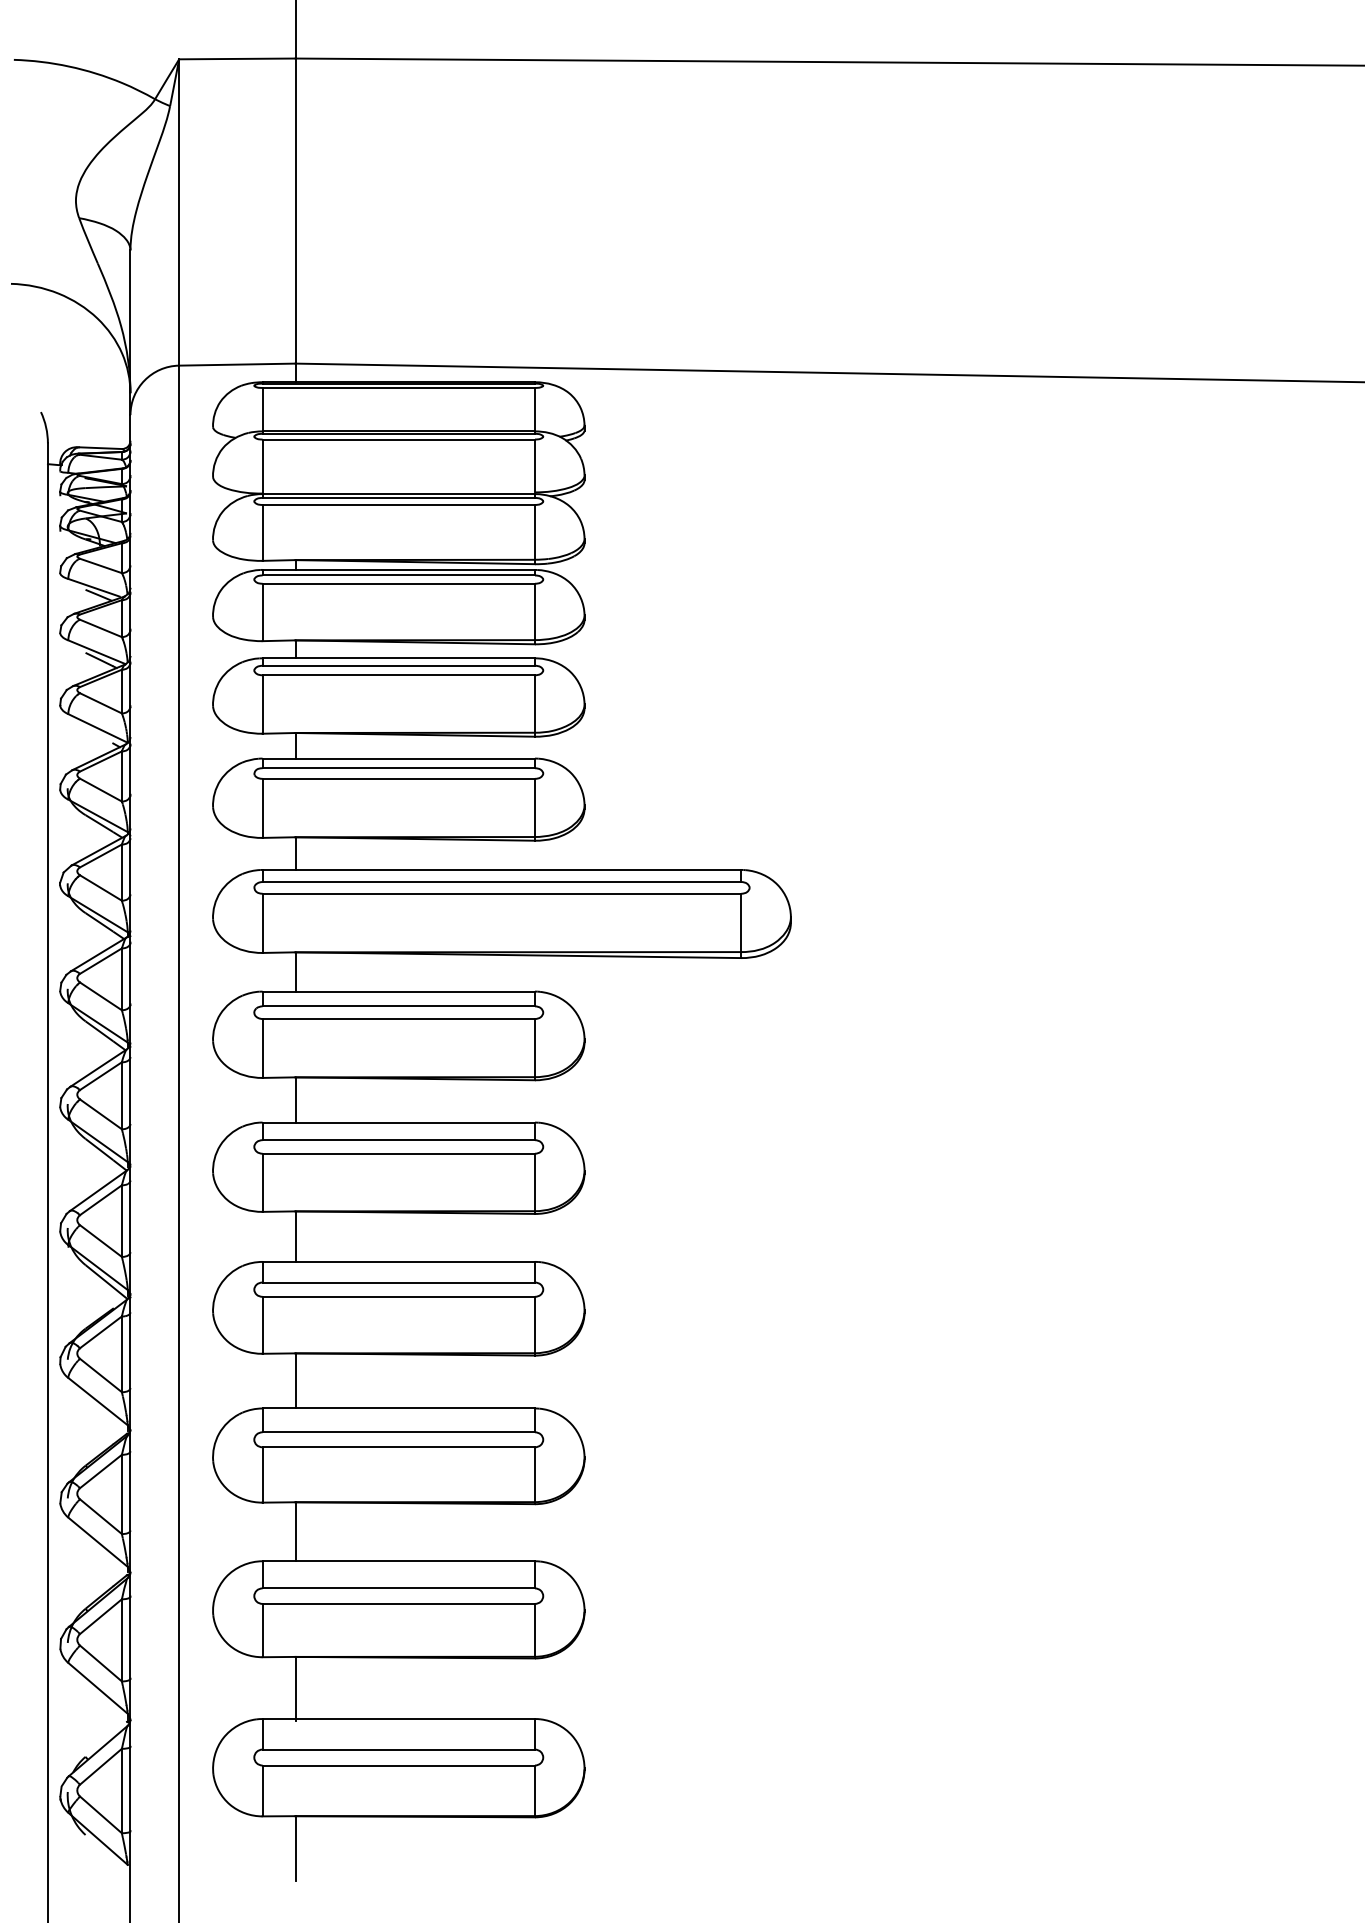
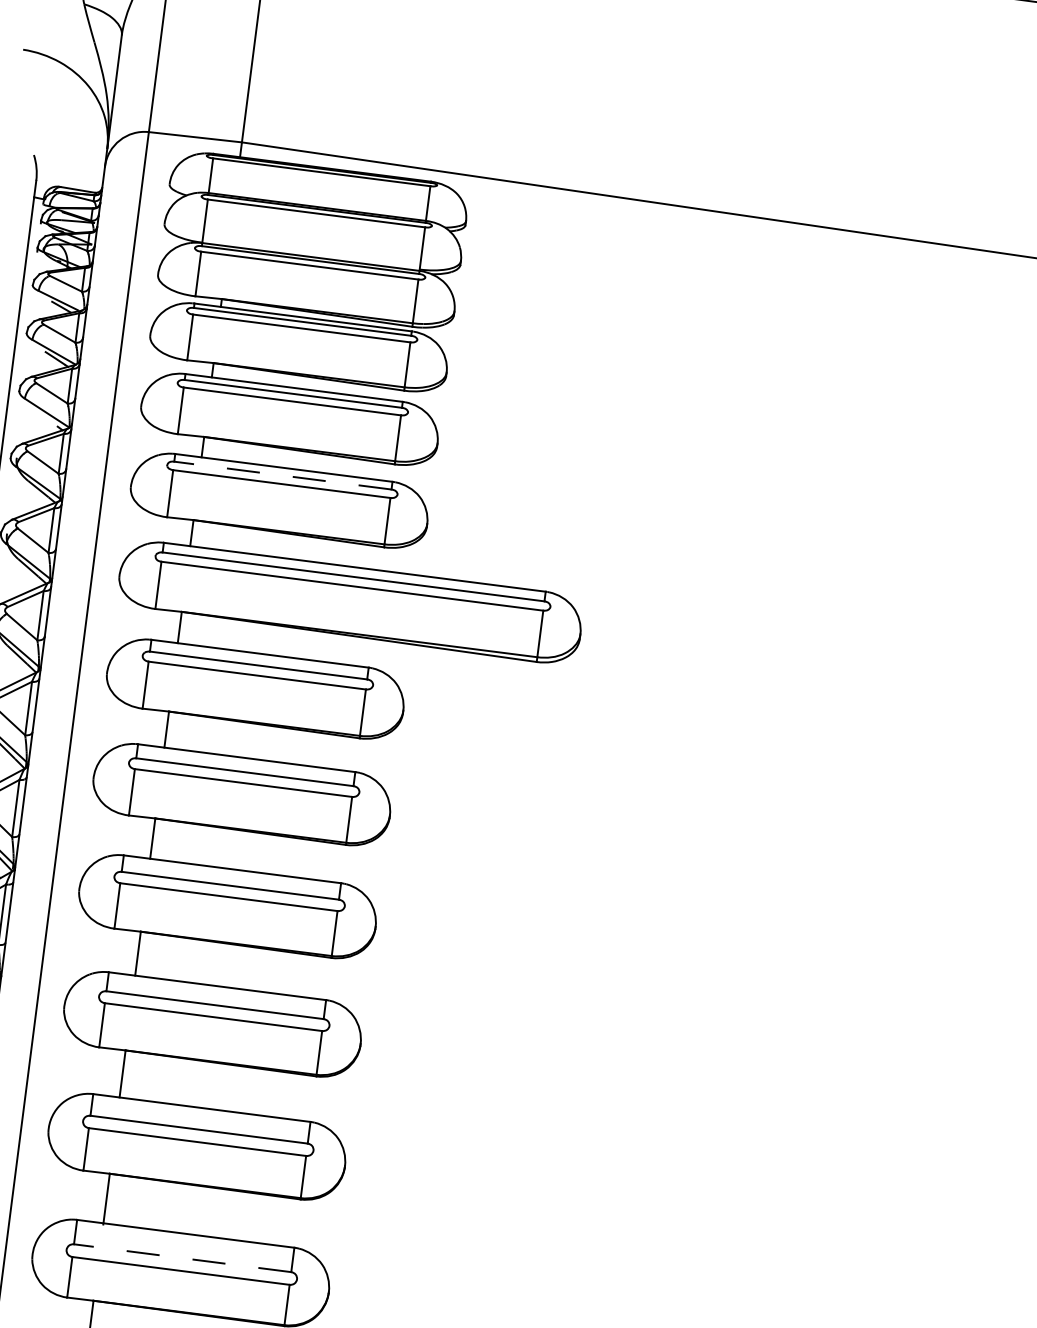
line: (398, 768) -> (282, 475), solid -> dashed
line: (398, 1749) -> (182, 1258), solid -> dashed

